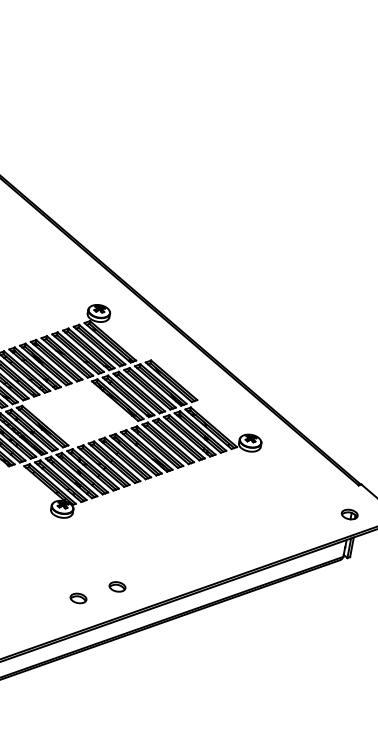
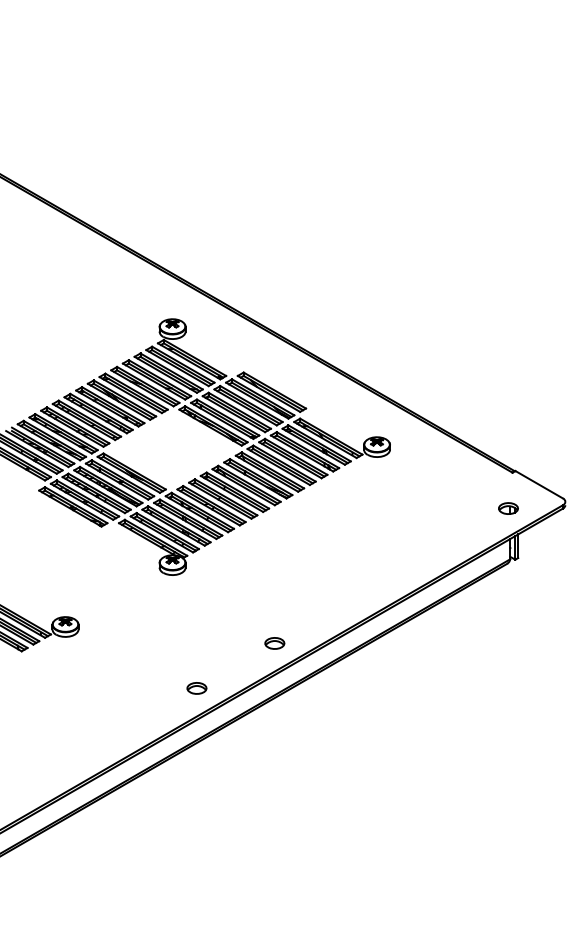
part: (117, 586) -> (274, 643), moved
part: (78, 598) -> (196, 688), moved

